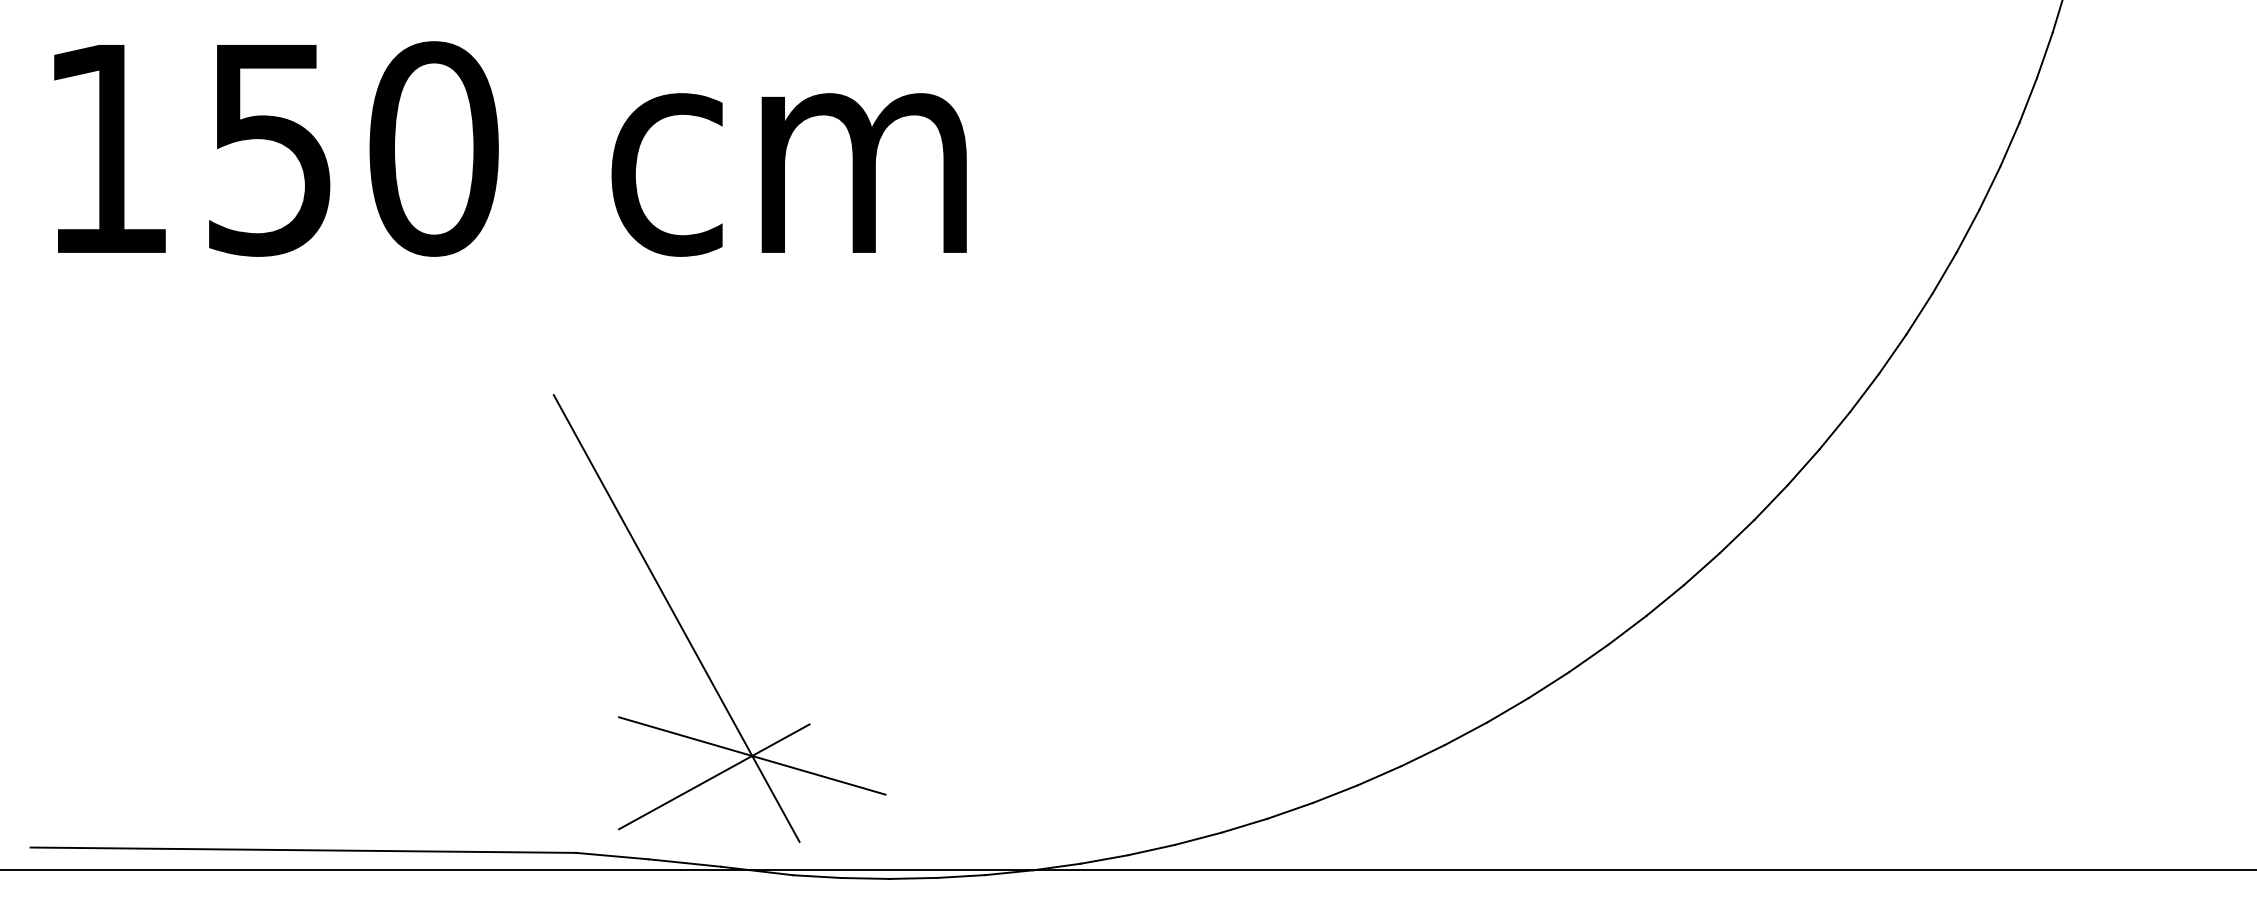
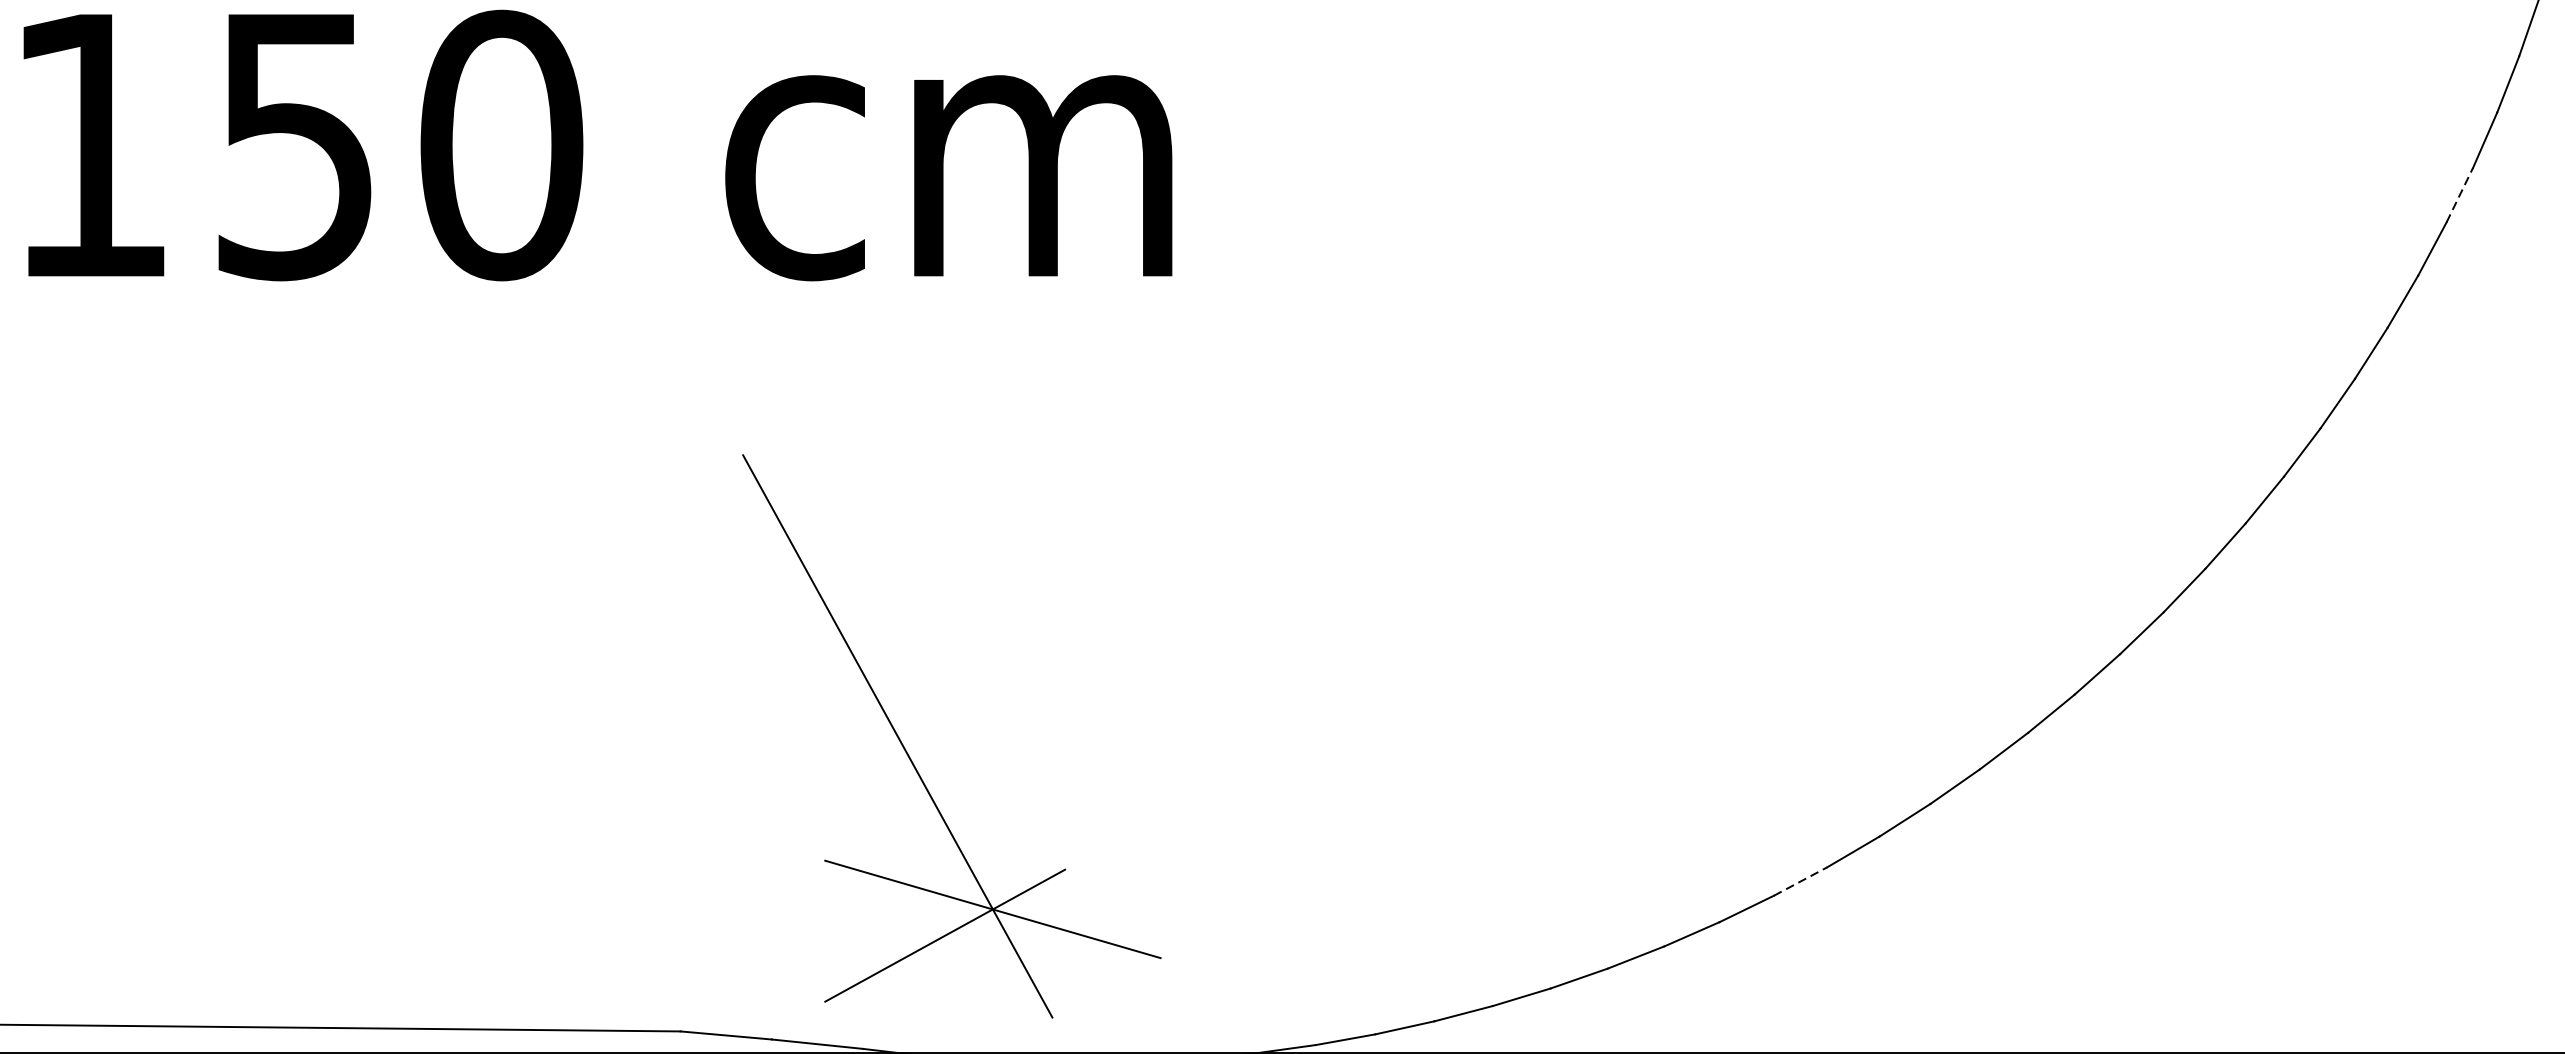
line: (1990, 188) -> (2460, 195), solid -> dashed
part: (687, 635) -> (911, 757), moved
line: (1466, 733) -> (1801, 881), solid -> dashed

